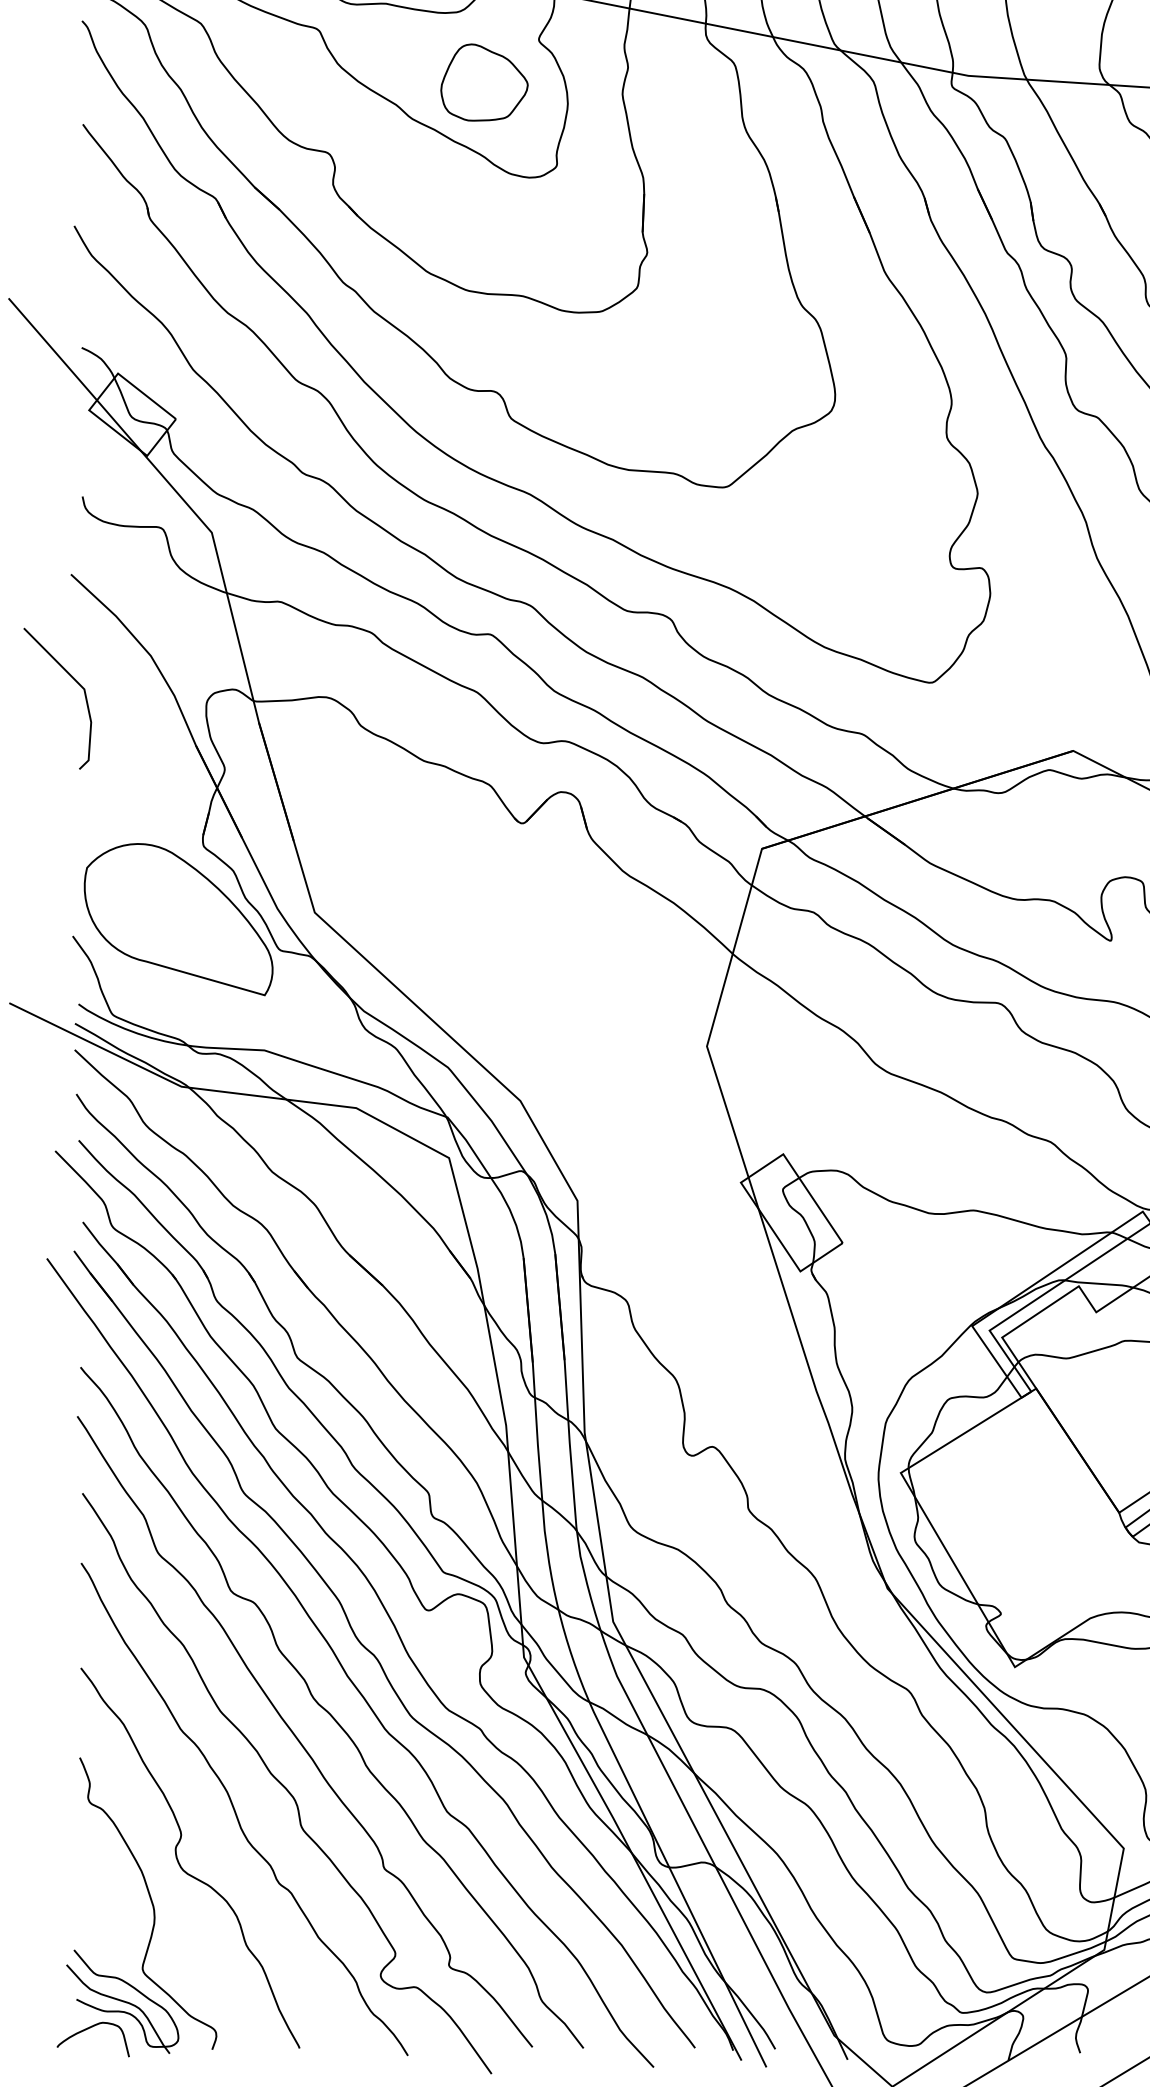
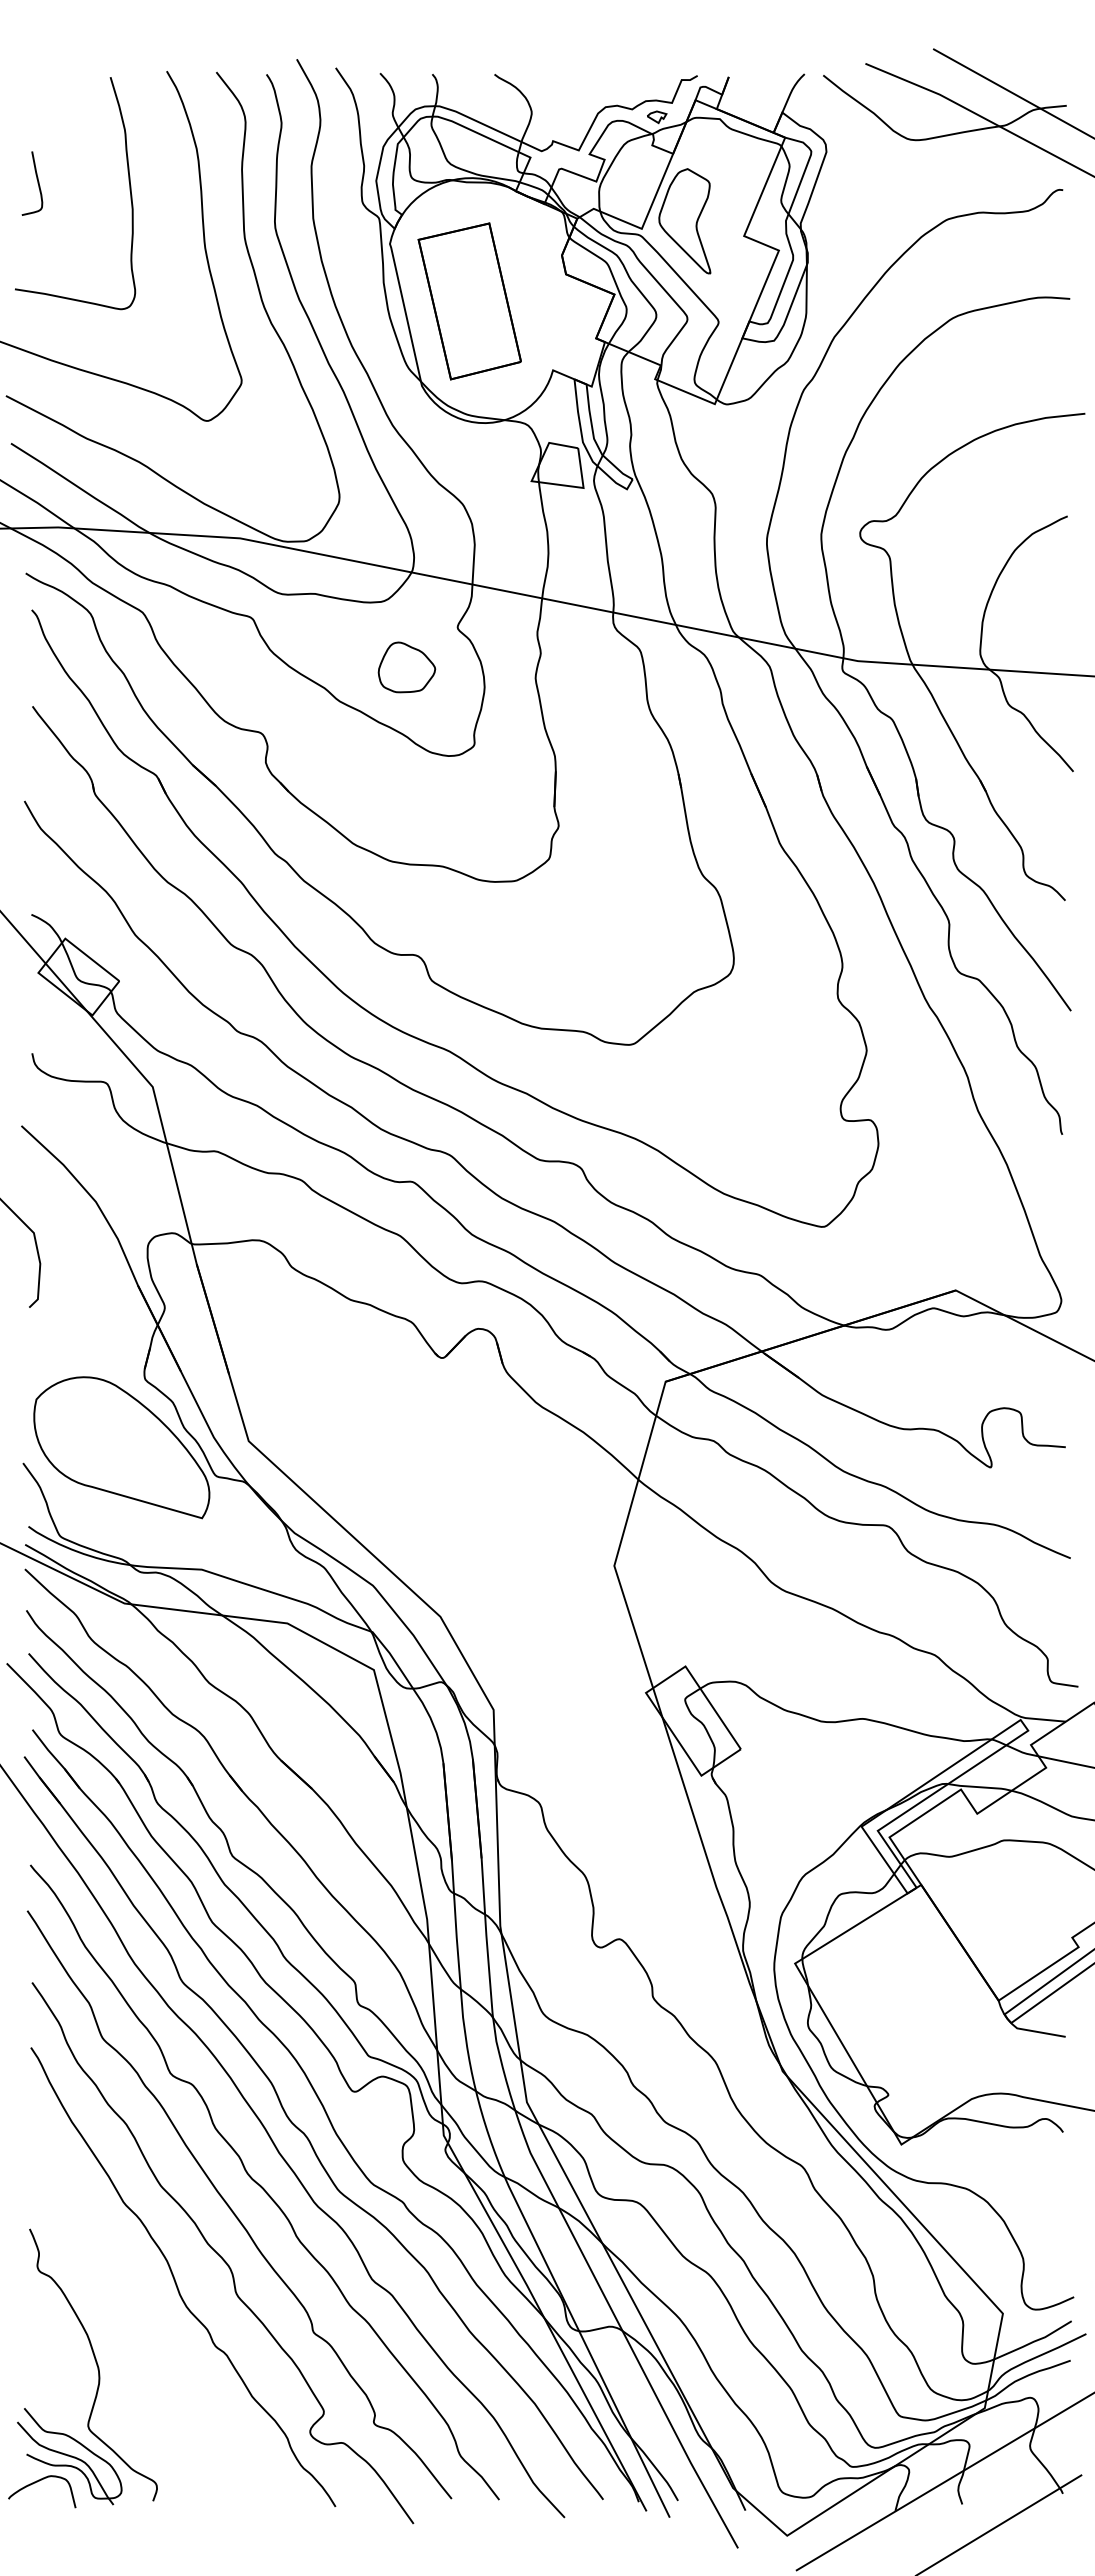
part: (484, 82) -> (406, 667), size x0.7
curve: (180, 1863) -> (123, 2327), removed

